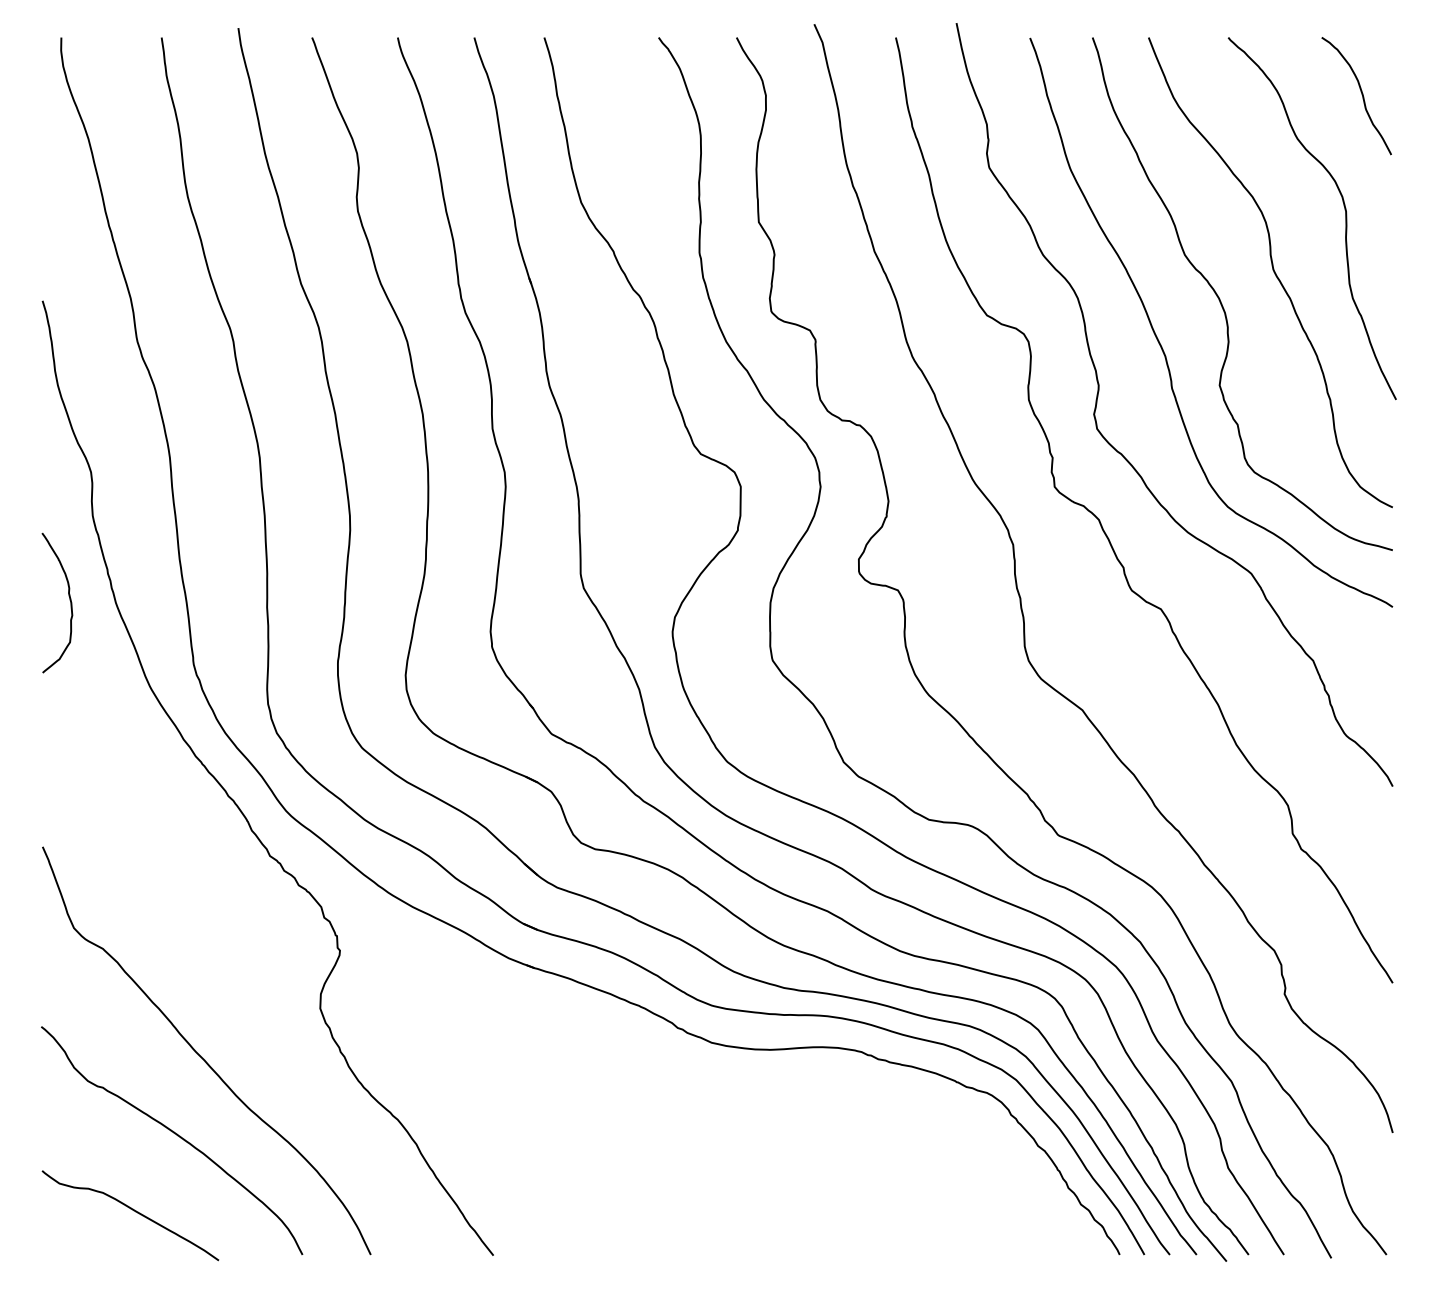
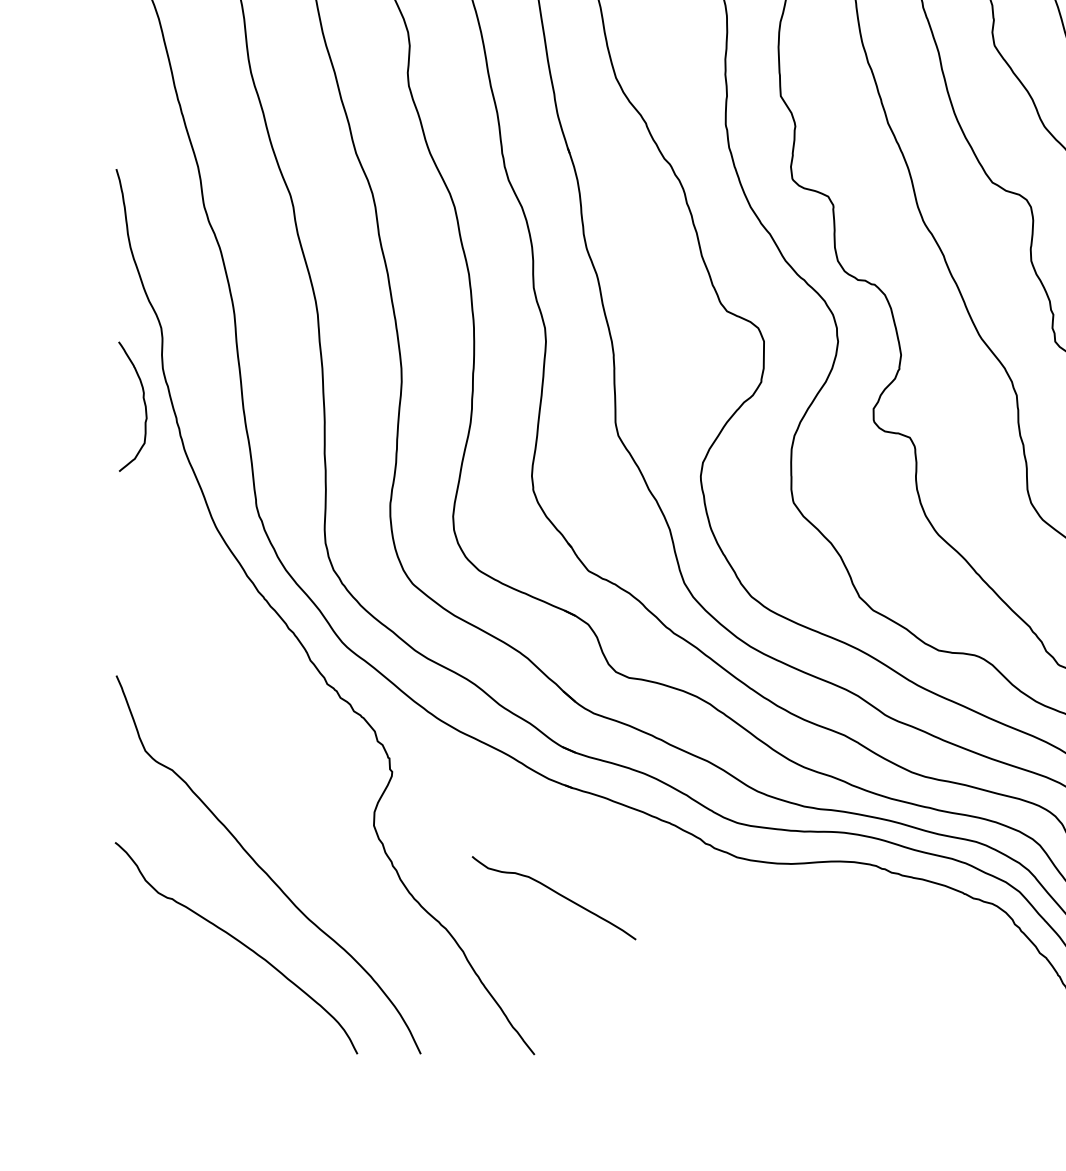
curve: (69, 600) -> (144, 404), moved
curve: (133, 1211) -> (556, 894), moved

